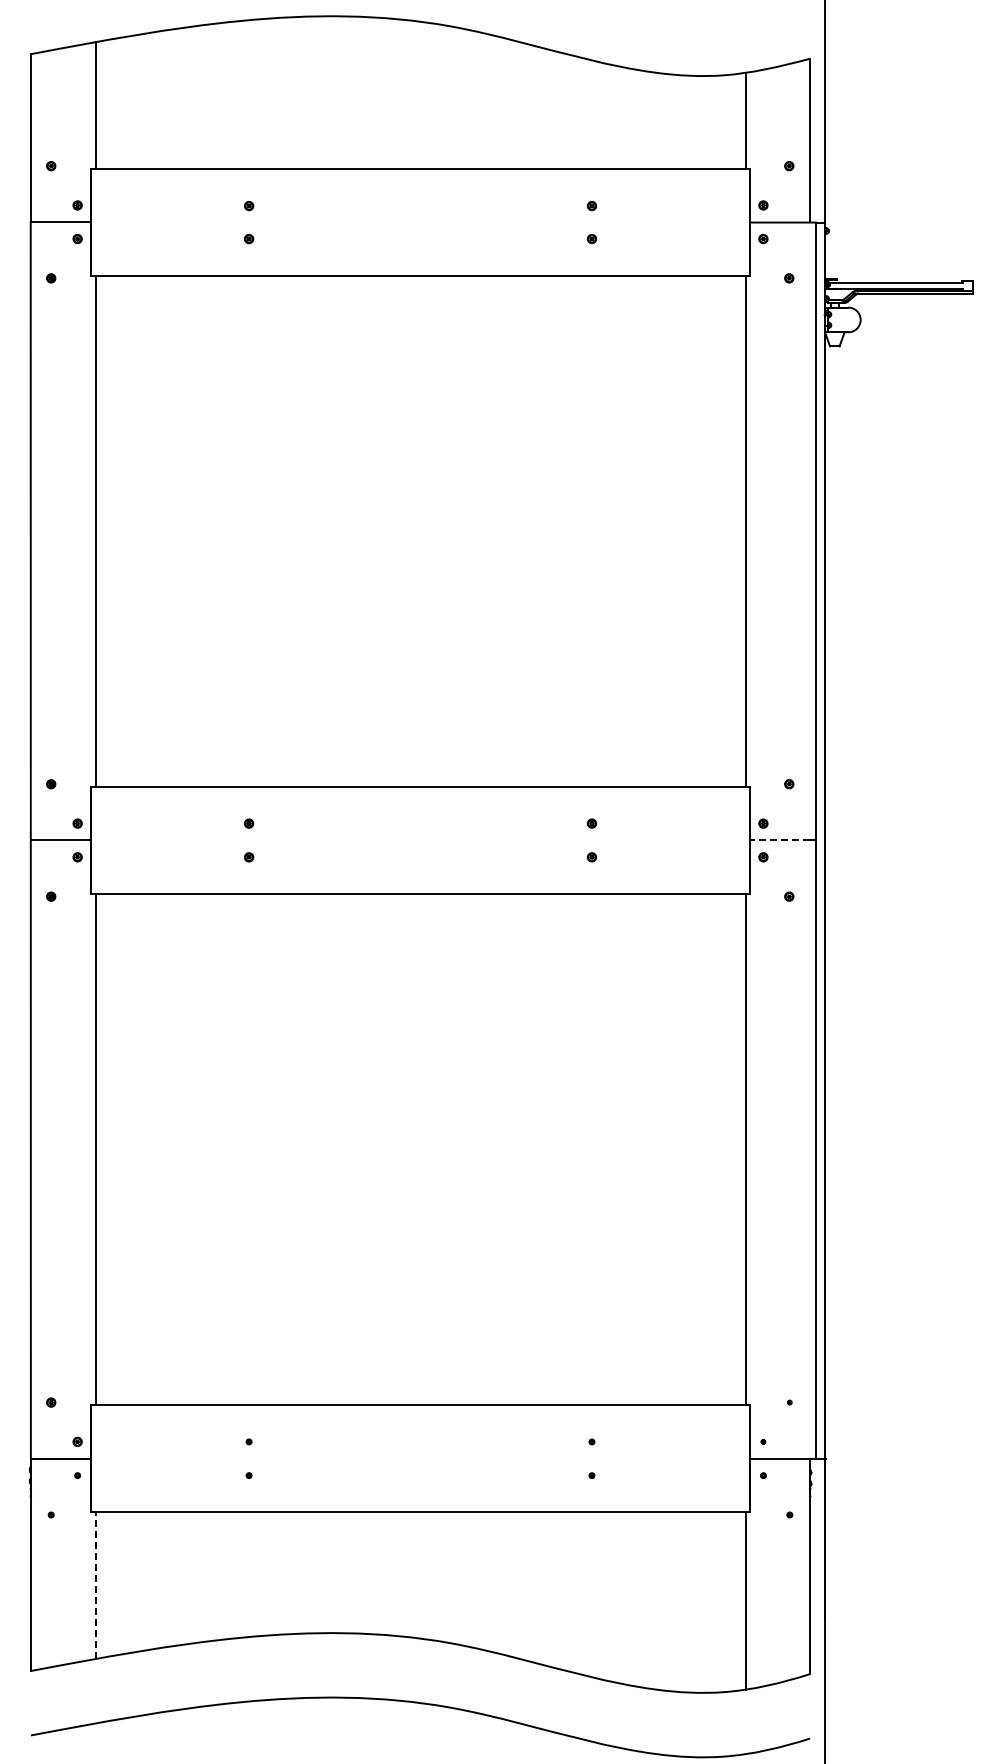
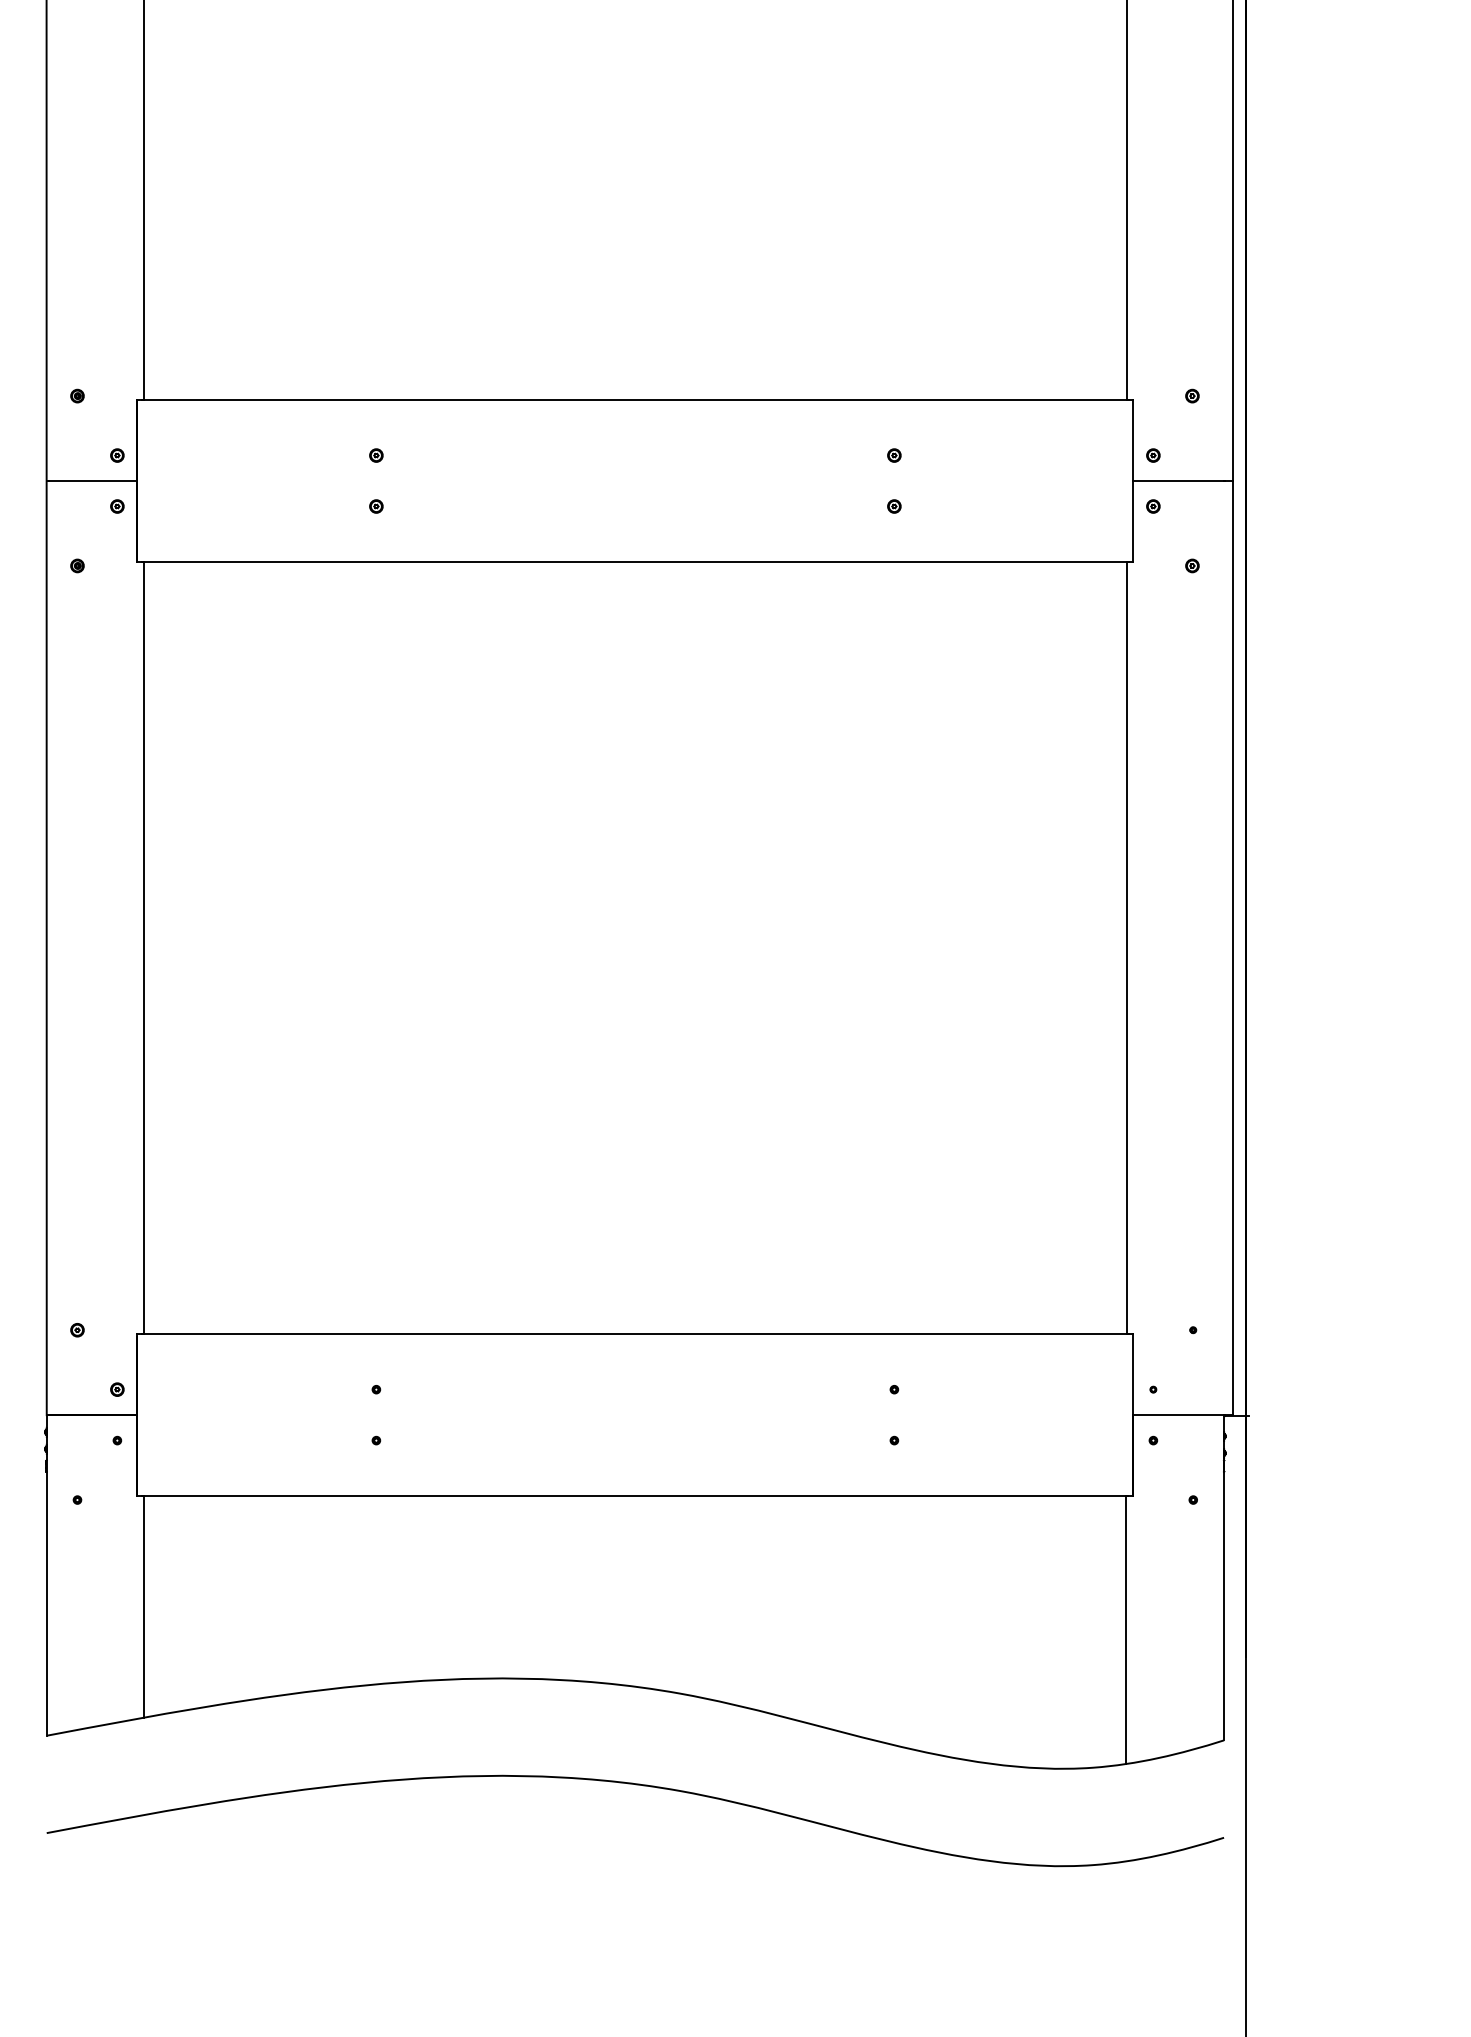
line: (779, 840) -> (1177, 481), dashed -> solid
line: (95, 1585) -> (144, 1606), dashed -> solid

